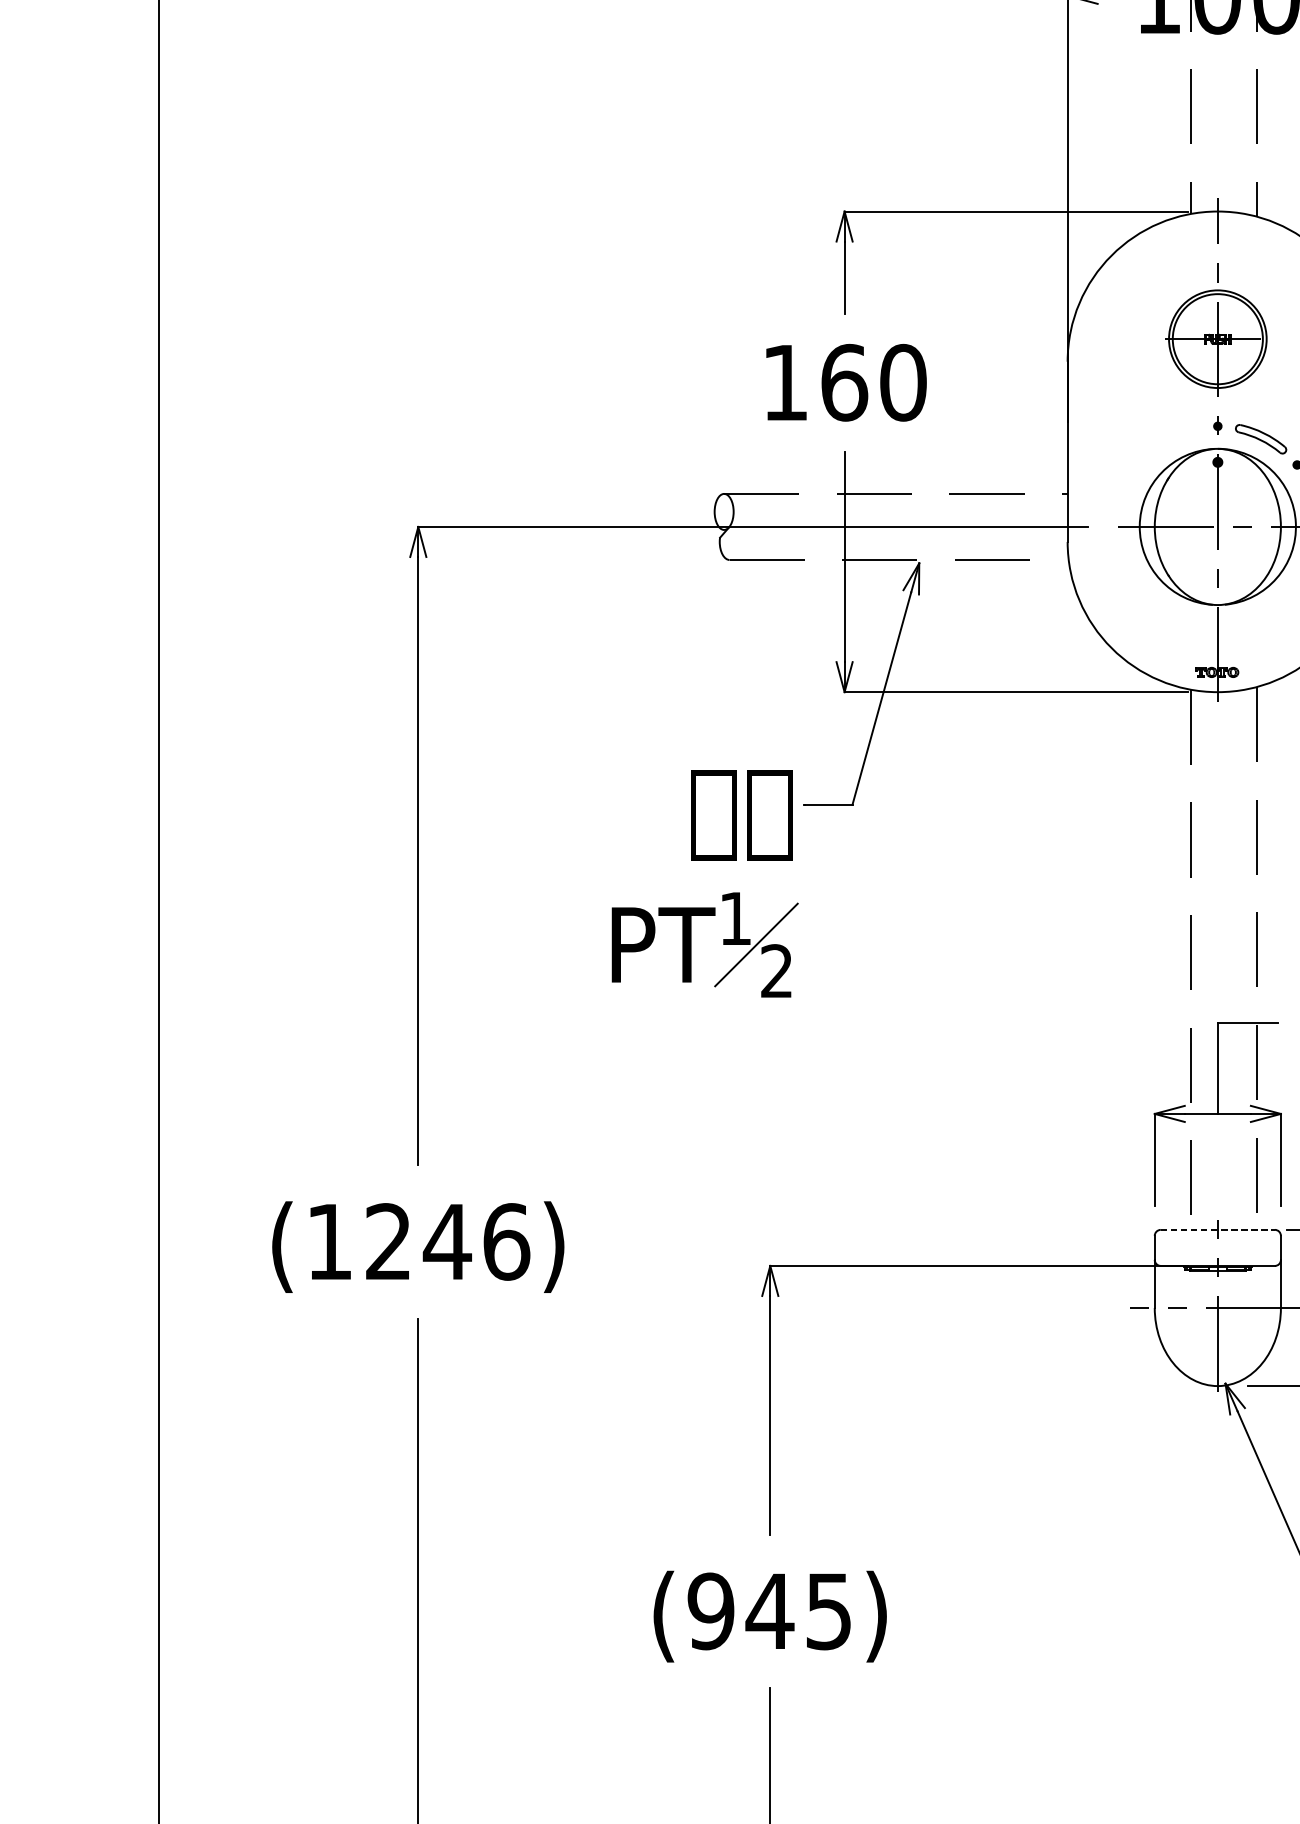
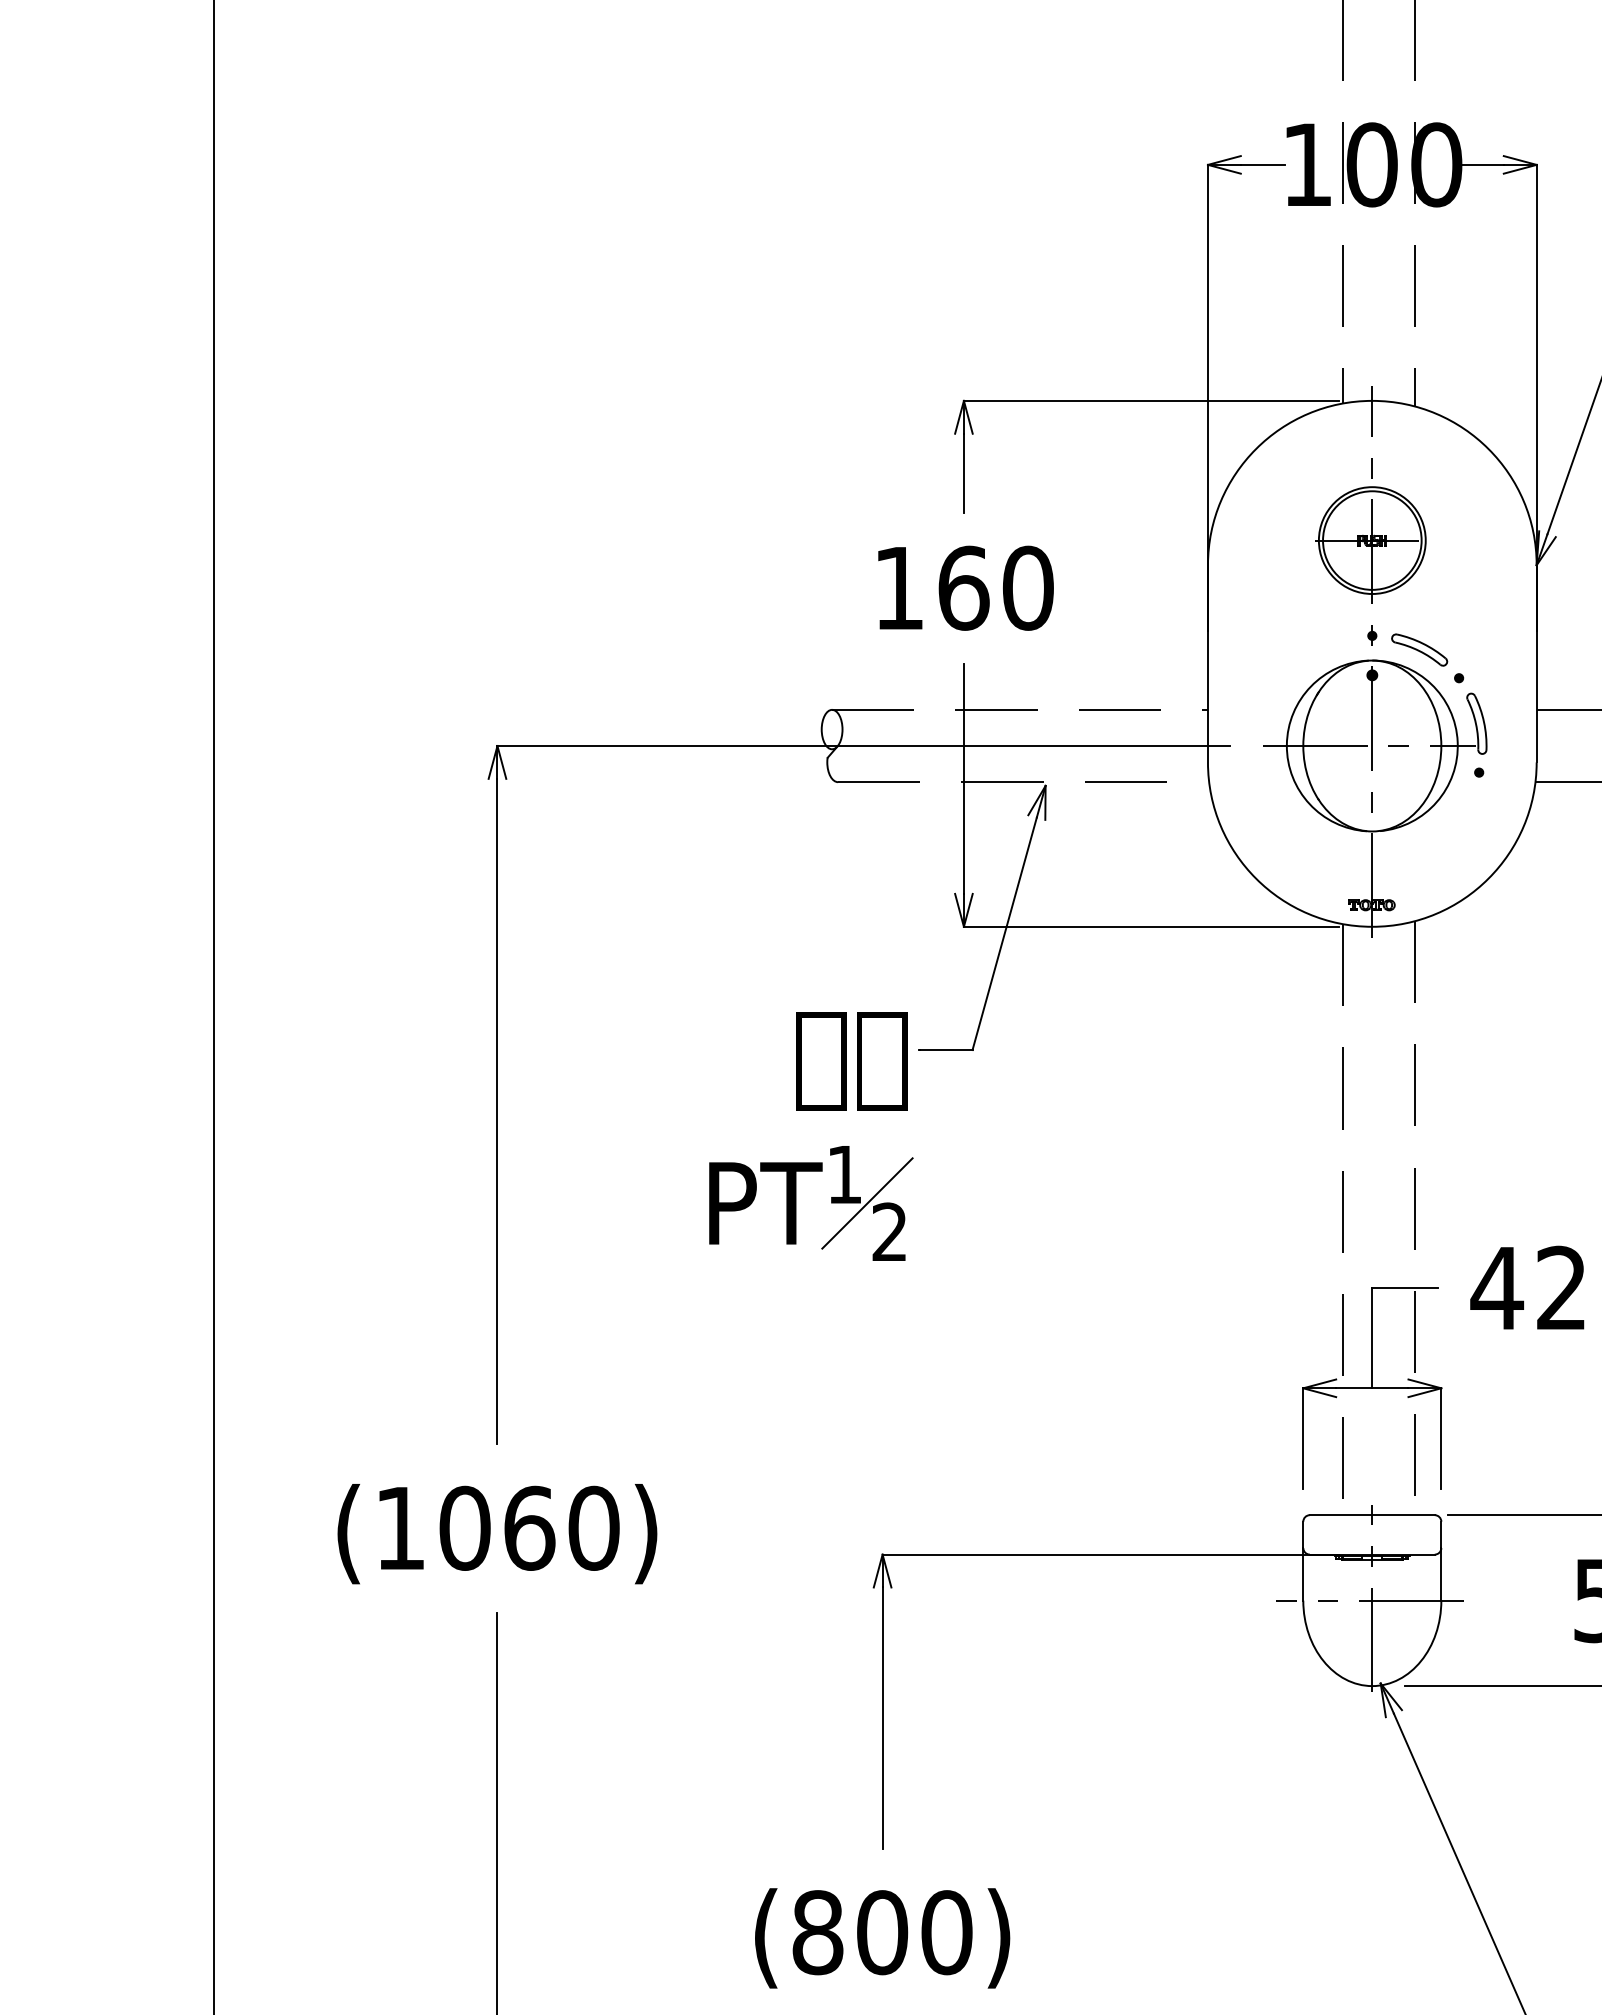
line: (1218, 1230) -> (1372, 1515), dashed -> solid
text: (447, 1241) -> (529, 1527), (1246) -> (1060)
text: (770, 1611) -> (882, 1932), (945) -> (800)

